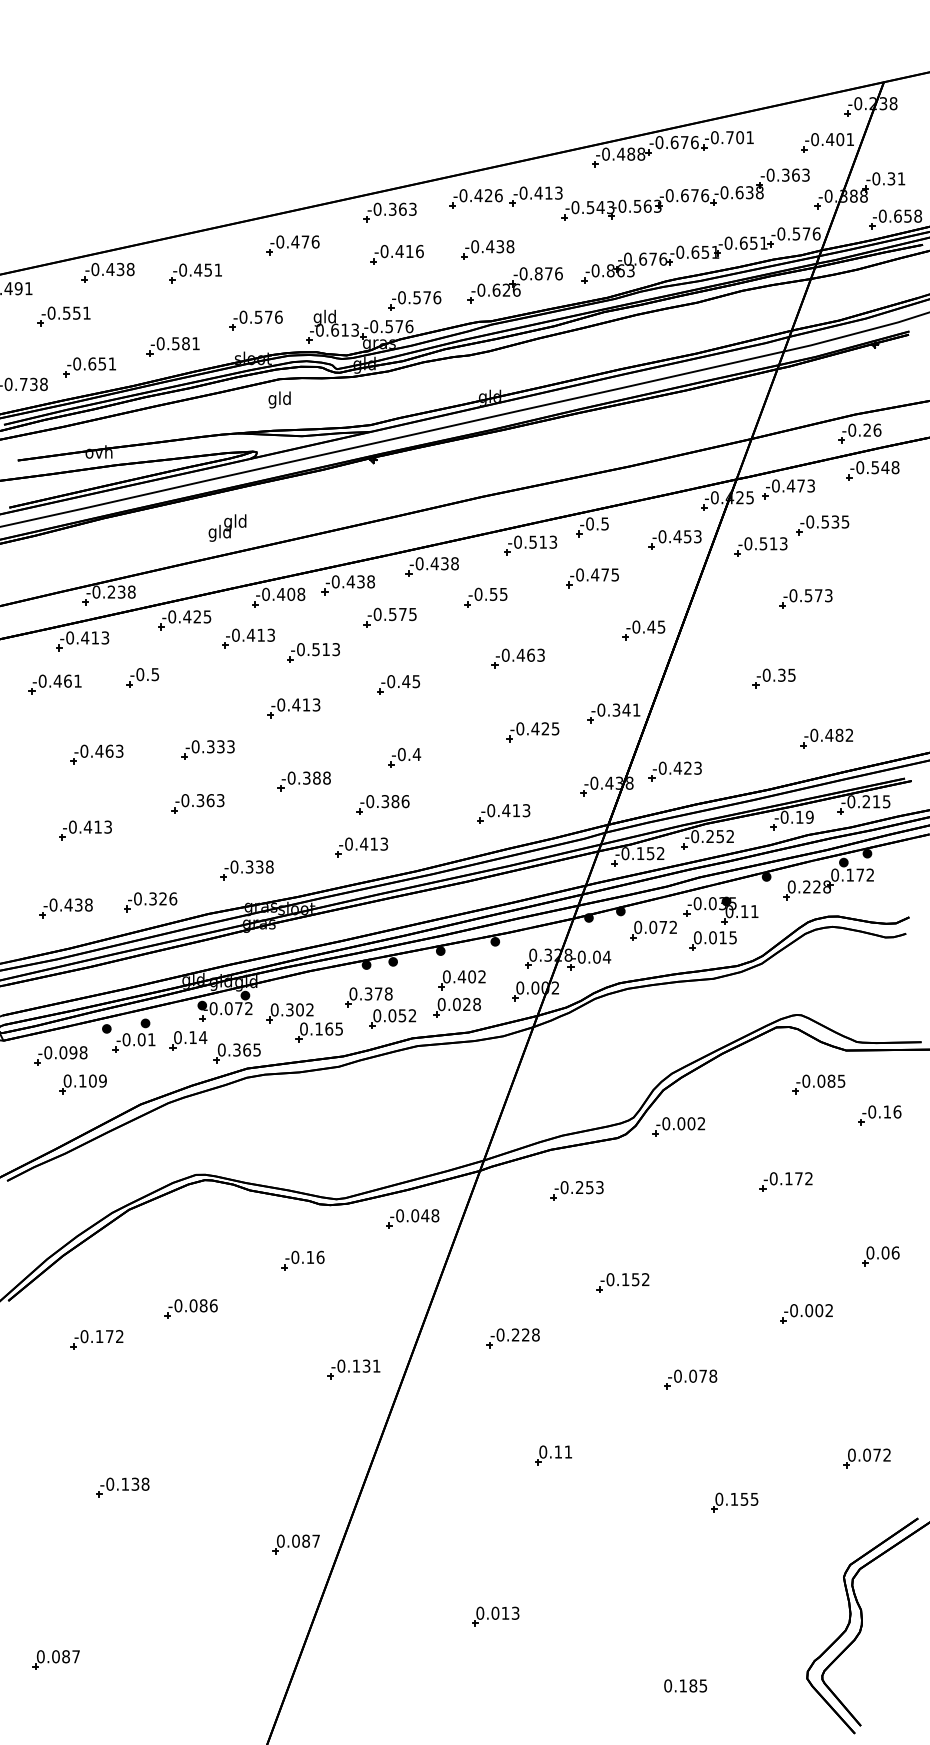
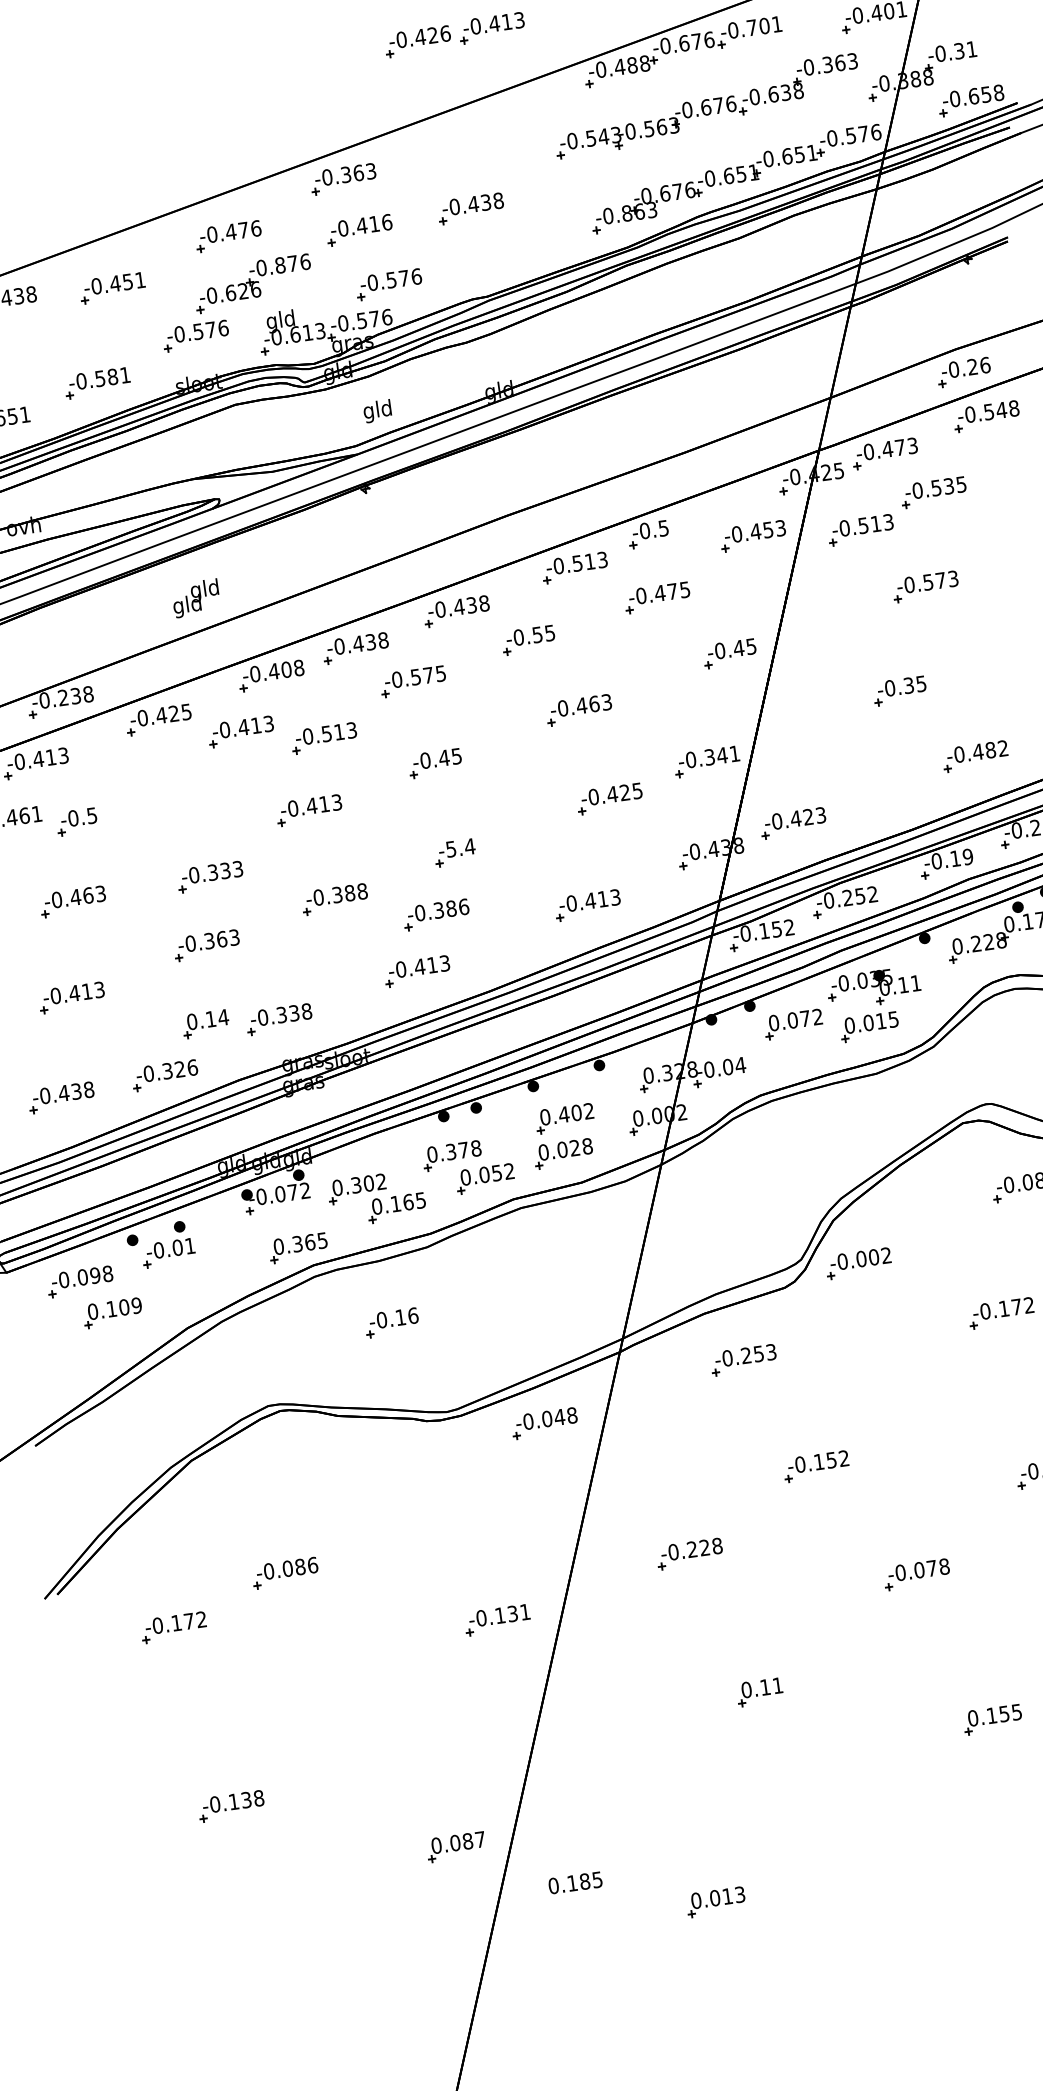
part: (505, 197) -> (454, 34), moved
part: (514, 285) -> (252, 284), moved
text: (279, 399) -> (377, 410), moved
part: (142, 677) -> (76, 821), moved
text: (401, 754) -> (450, 849), -0.4 -> -5.4
part: (188, 1040) -> (205, 1023), moved
part: (302, 1260) -> (391, 1322), moved
part: (55, 1659) -> (177, 2031), removed
text: (685, 1685) -> (575, 1882), moved

